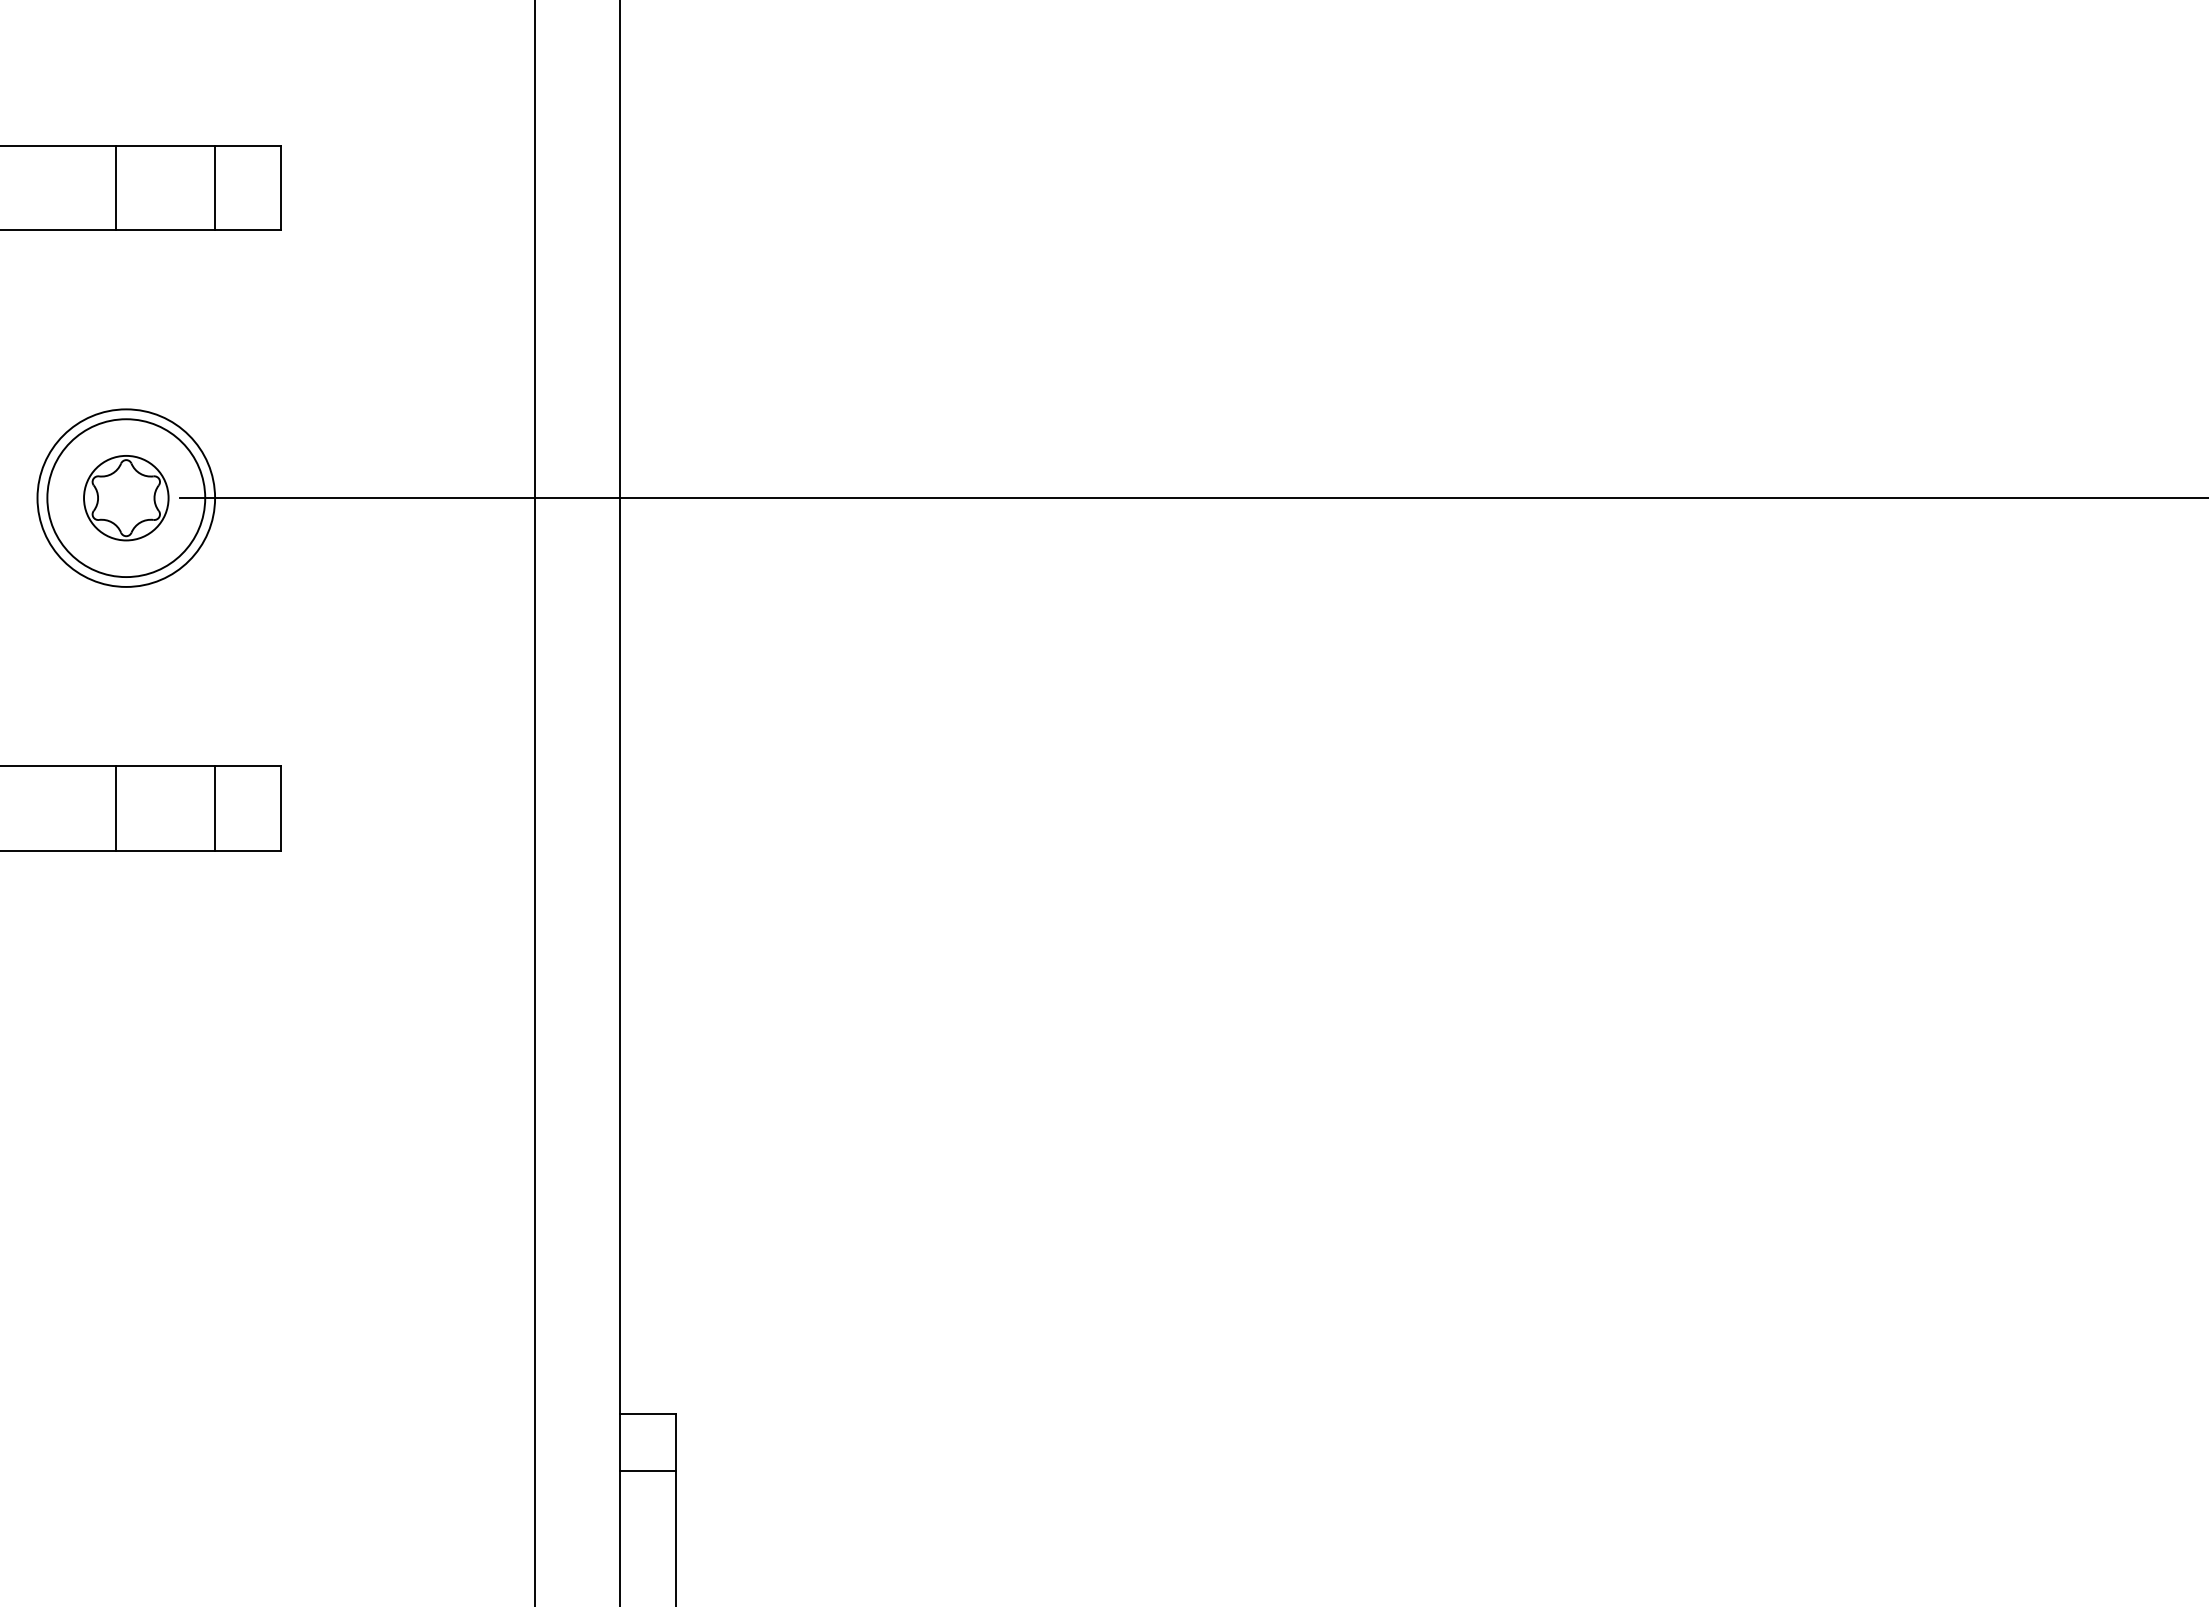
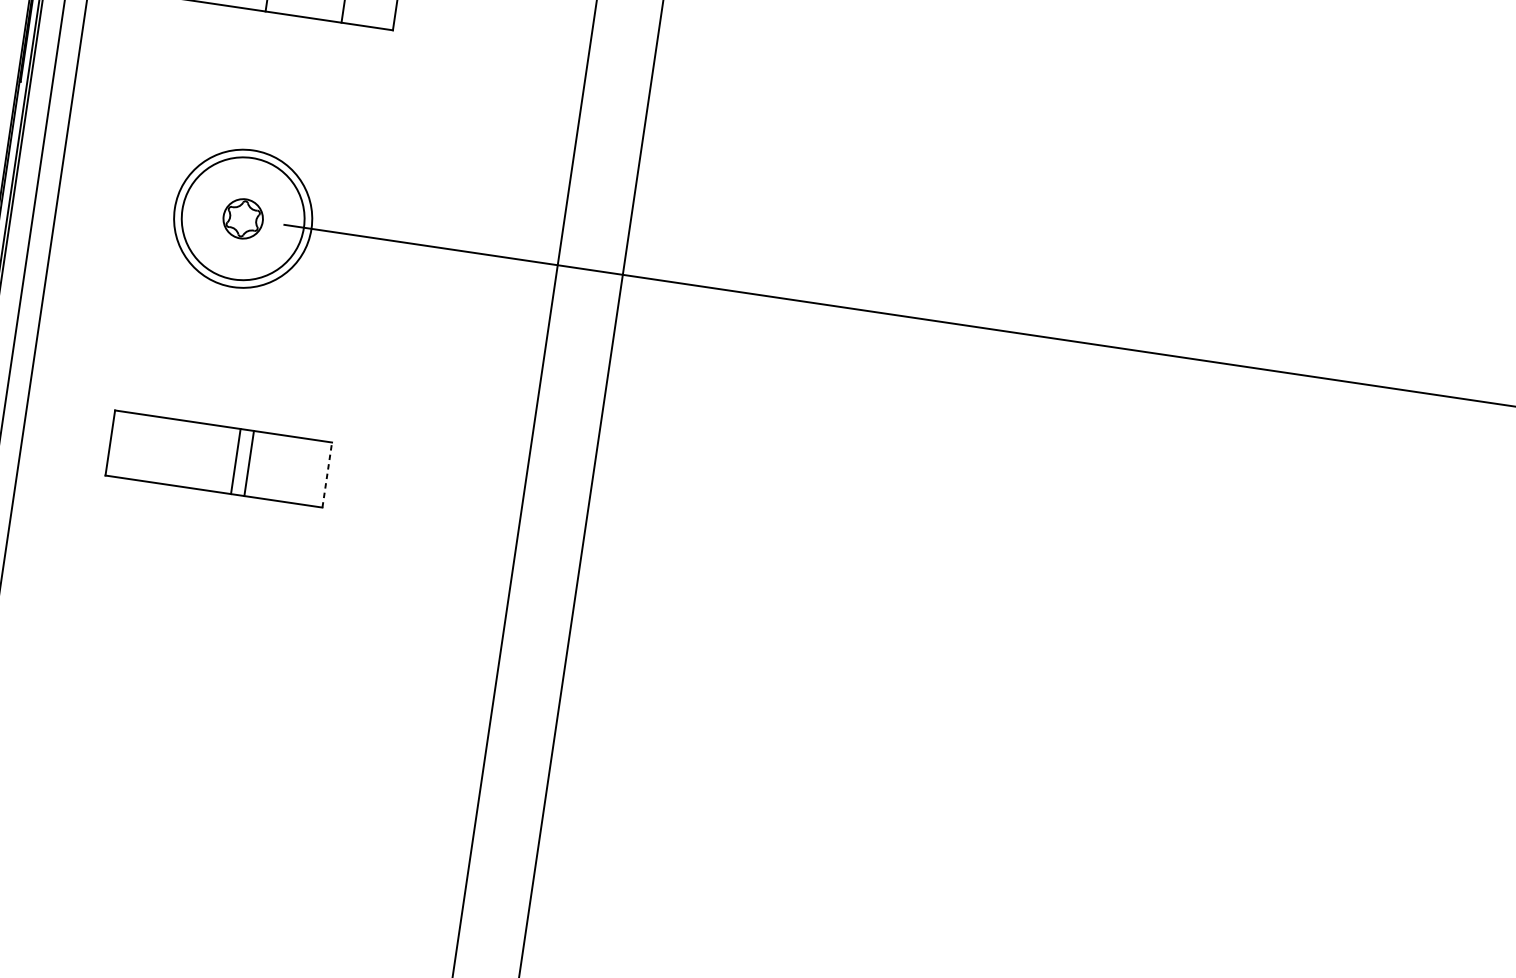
part: (126, 498) -> (243, 219), size x0.6
line: (115, 807) -> (248, 462), moved
line: (214, 807) -> (235, 460), moved
line: (281, 807) -> (327, 474), solid -> dashed

